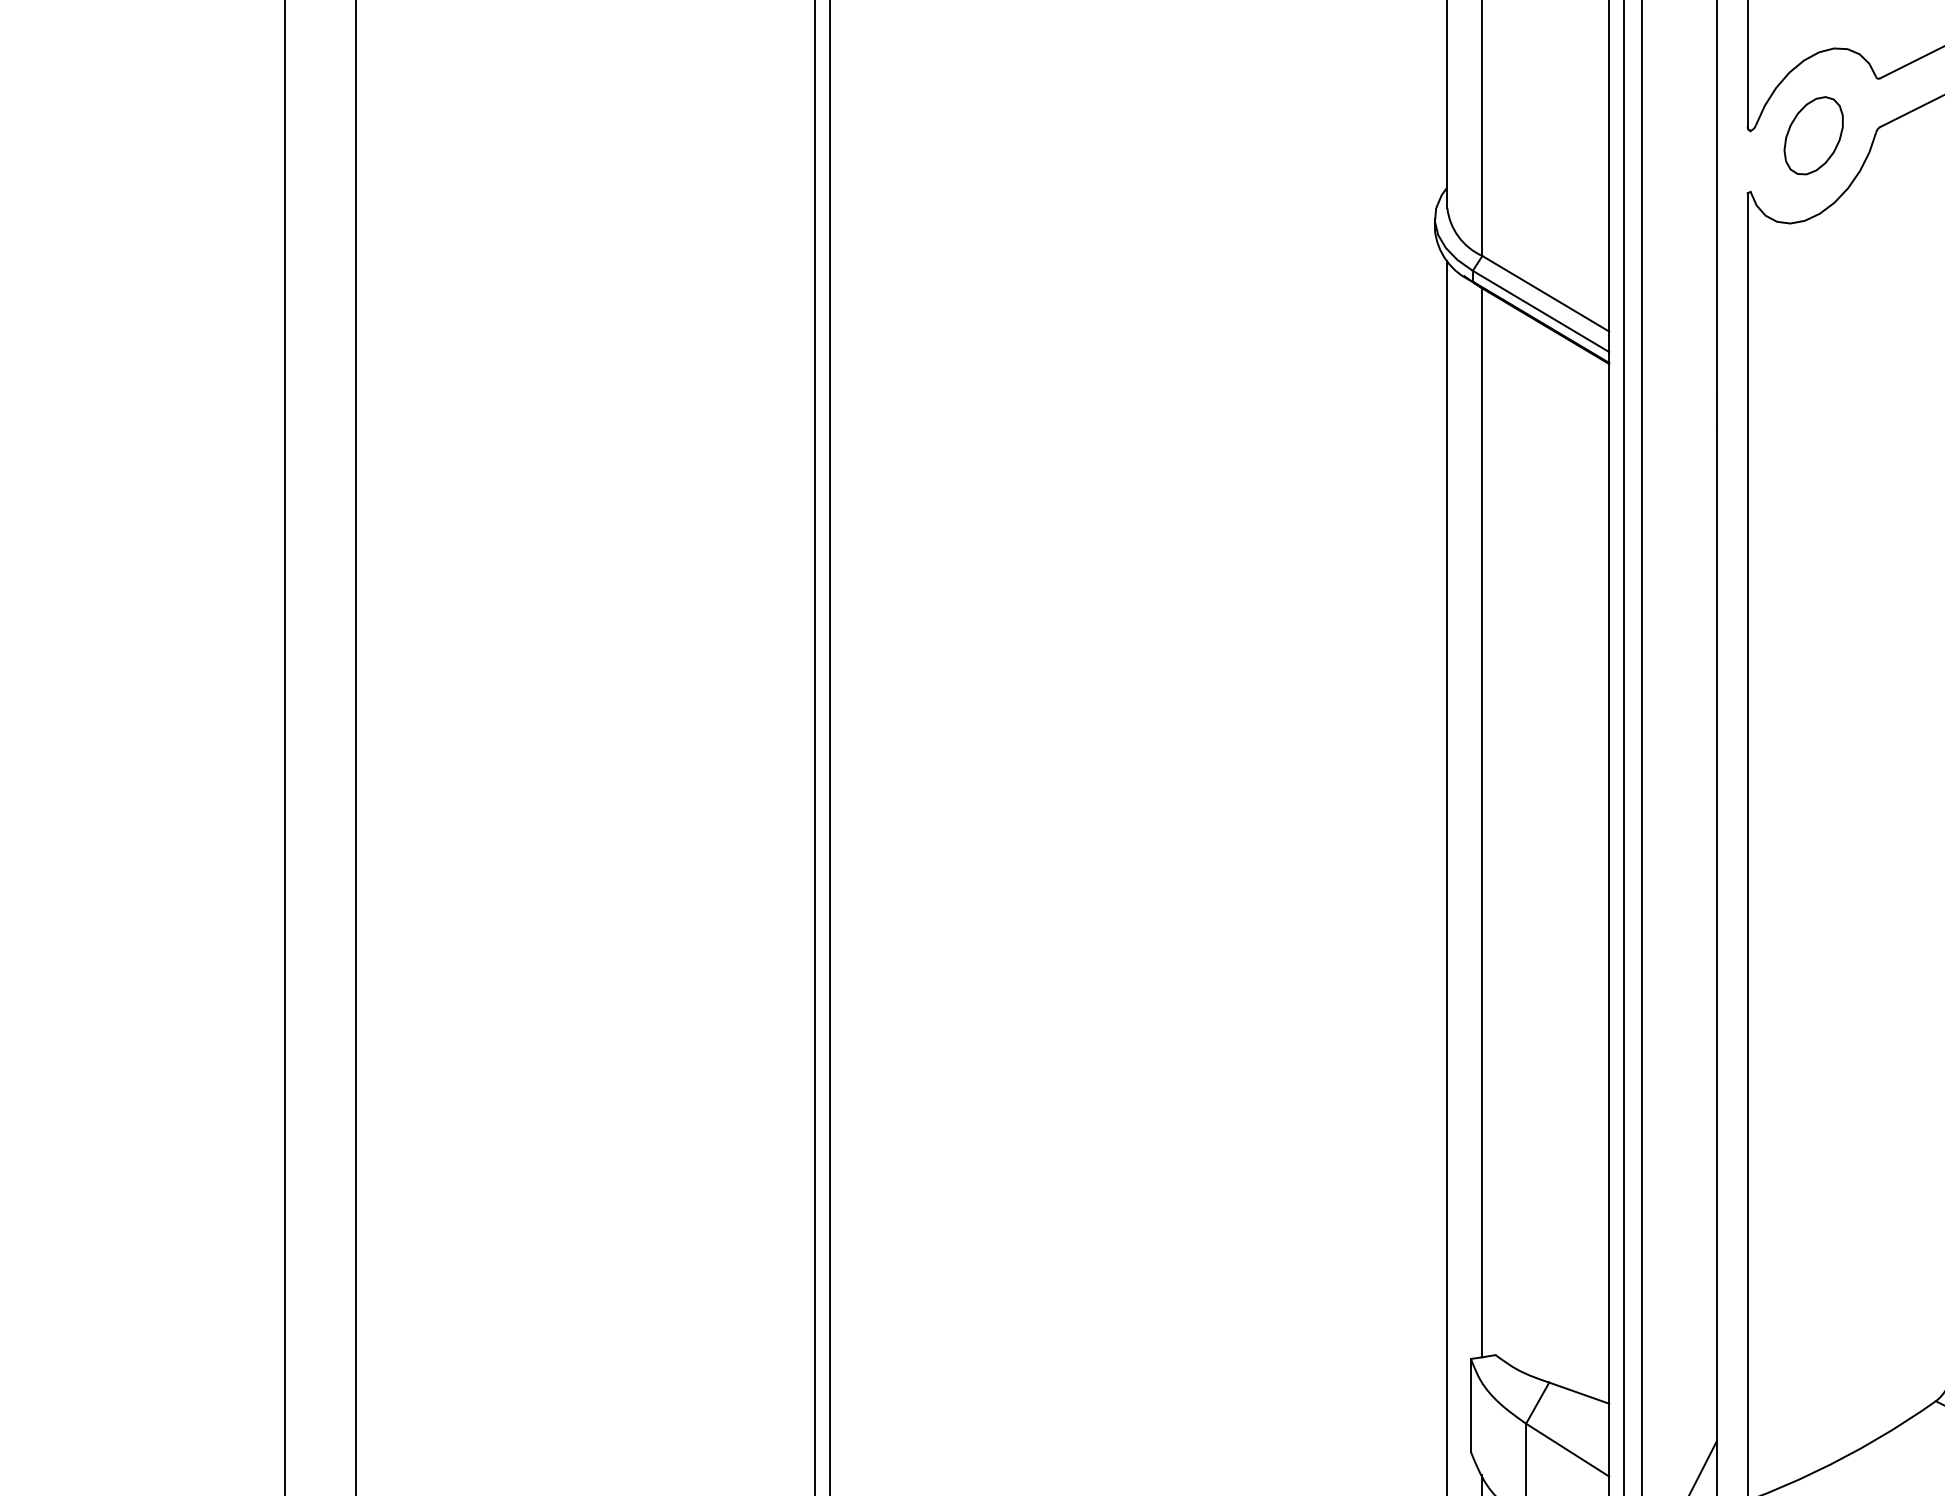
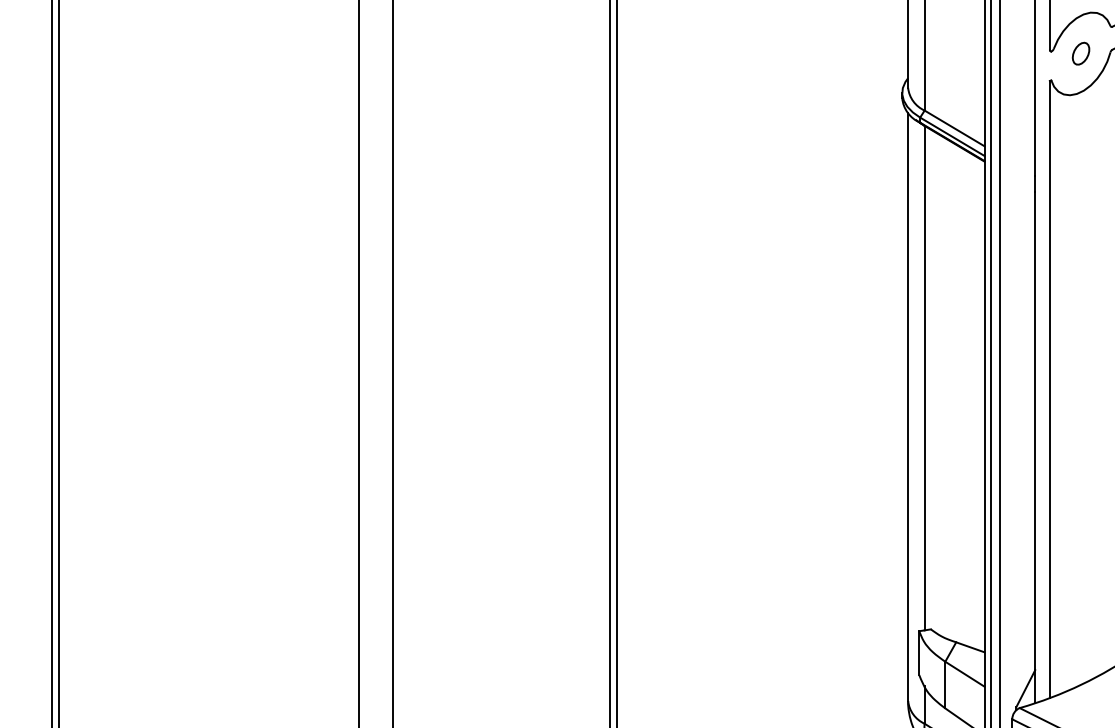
part: (1812, 135) -> (1080, 53), size x0.6

